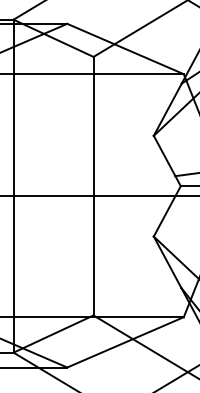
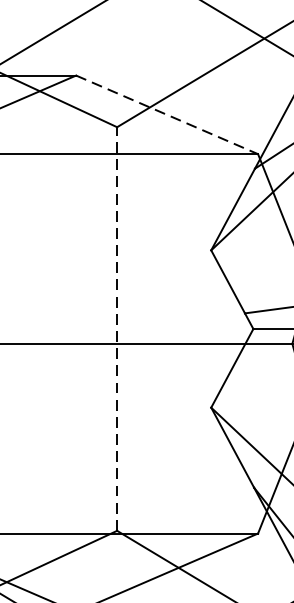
line: (126, 49) -> (168, 115), solid -> dashed
line: (93, 185) -> (117, 327), solid -> dashed

